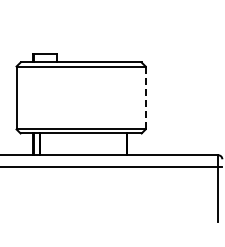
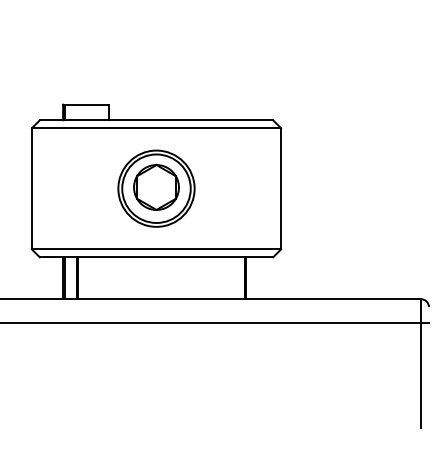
part: (80, 97) -> (155, 187), added
line: (145, 98) -> (280, 189), dashed -> solid

